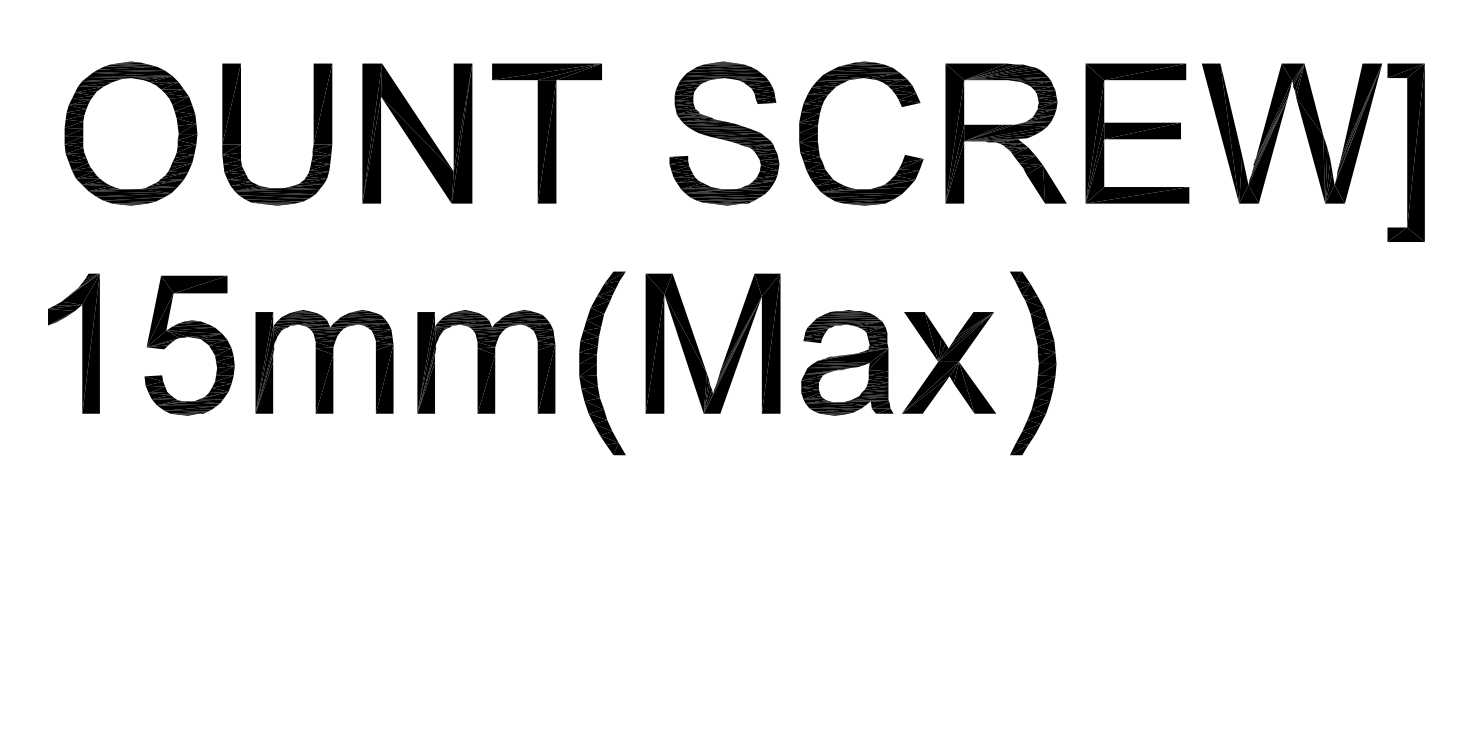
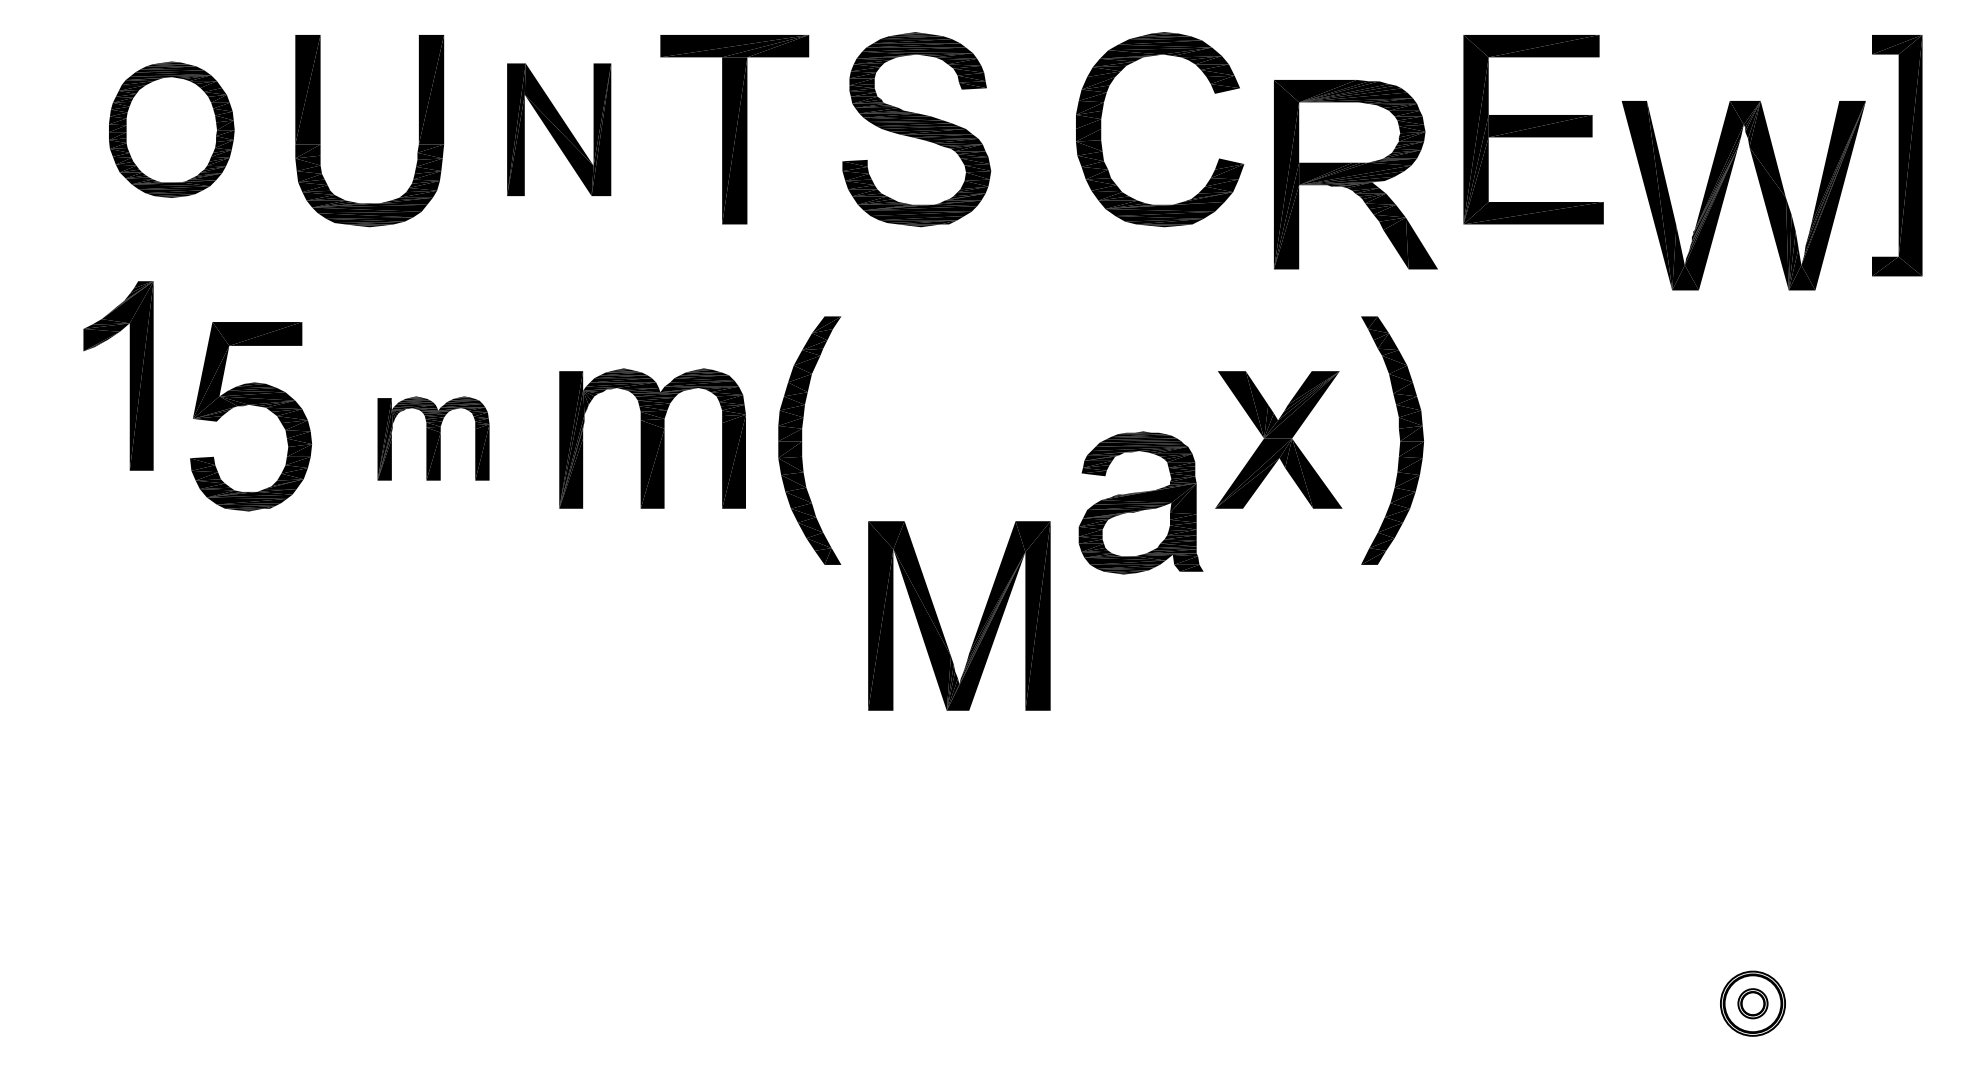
part: (1279, 129) -> (1726, 190), moved
part: (130, 133) -> (171, 129), size x0.7
part: (416, 133) -> (558, 129), size x0.7
part: (724, 133) -> (916, 129), moved
part: (1005, 133) -> (1355, 174), moved
part: (82, 343) -> (129, 375), moved
part: (698, 347) -> (939, 621), moved
part: (324, 361) -> (433, 438), size x0.6
part: (846, 362) -> (1140, 502), moved

